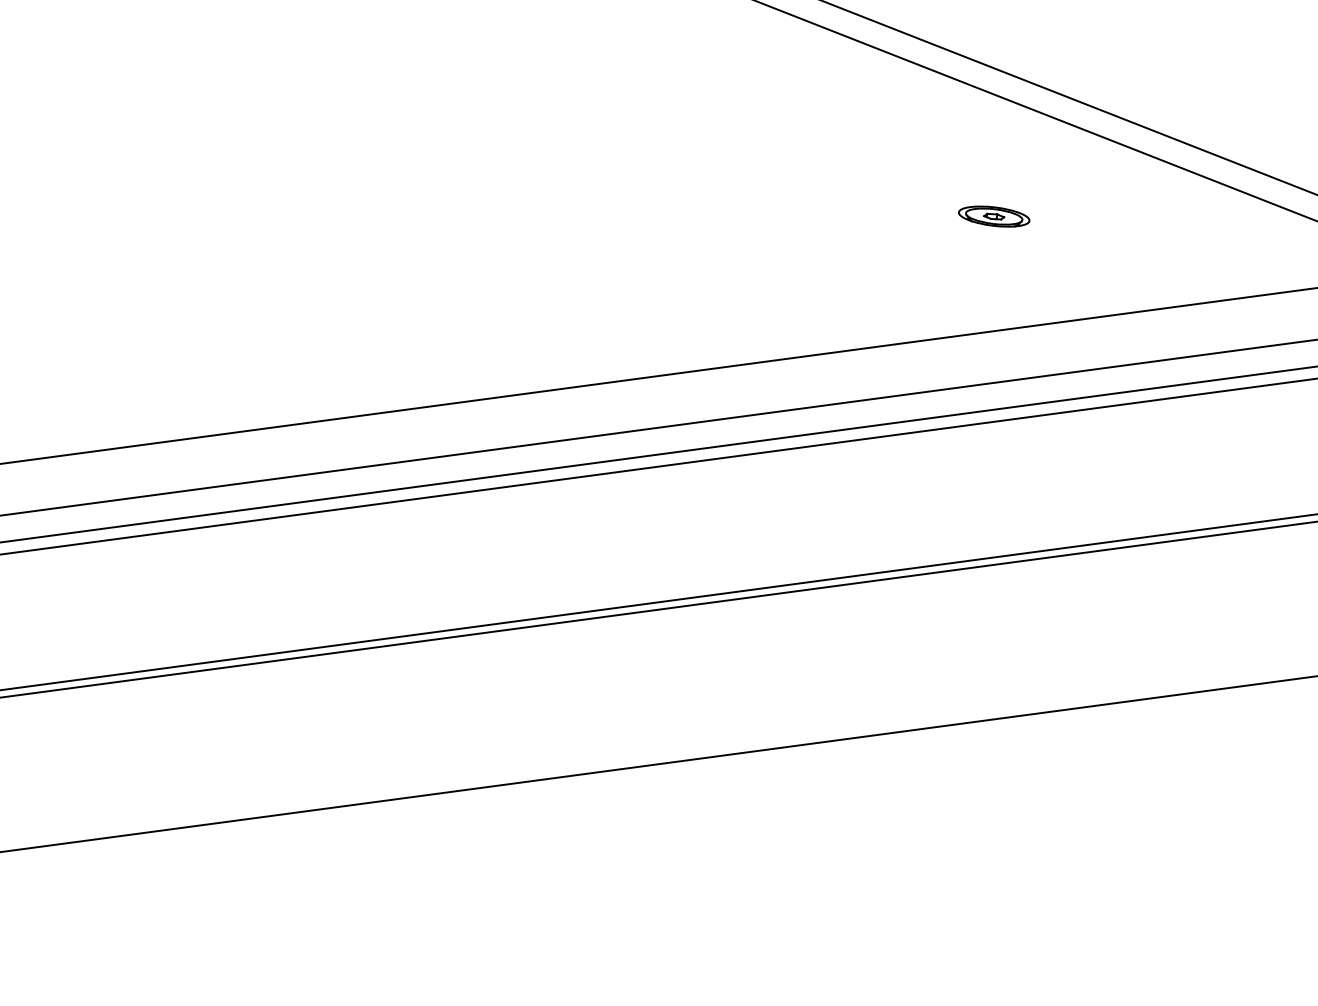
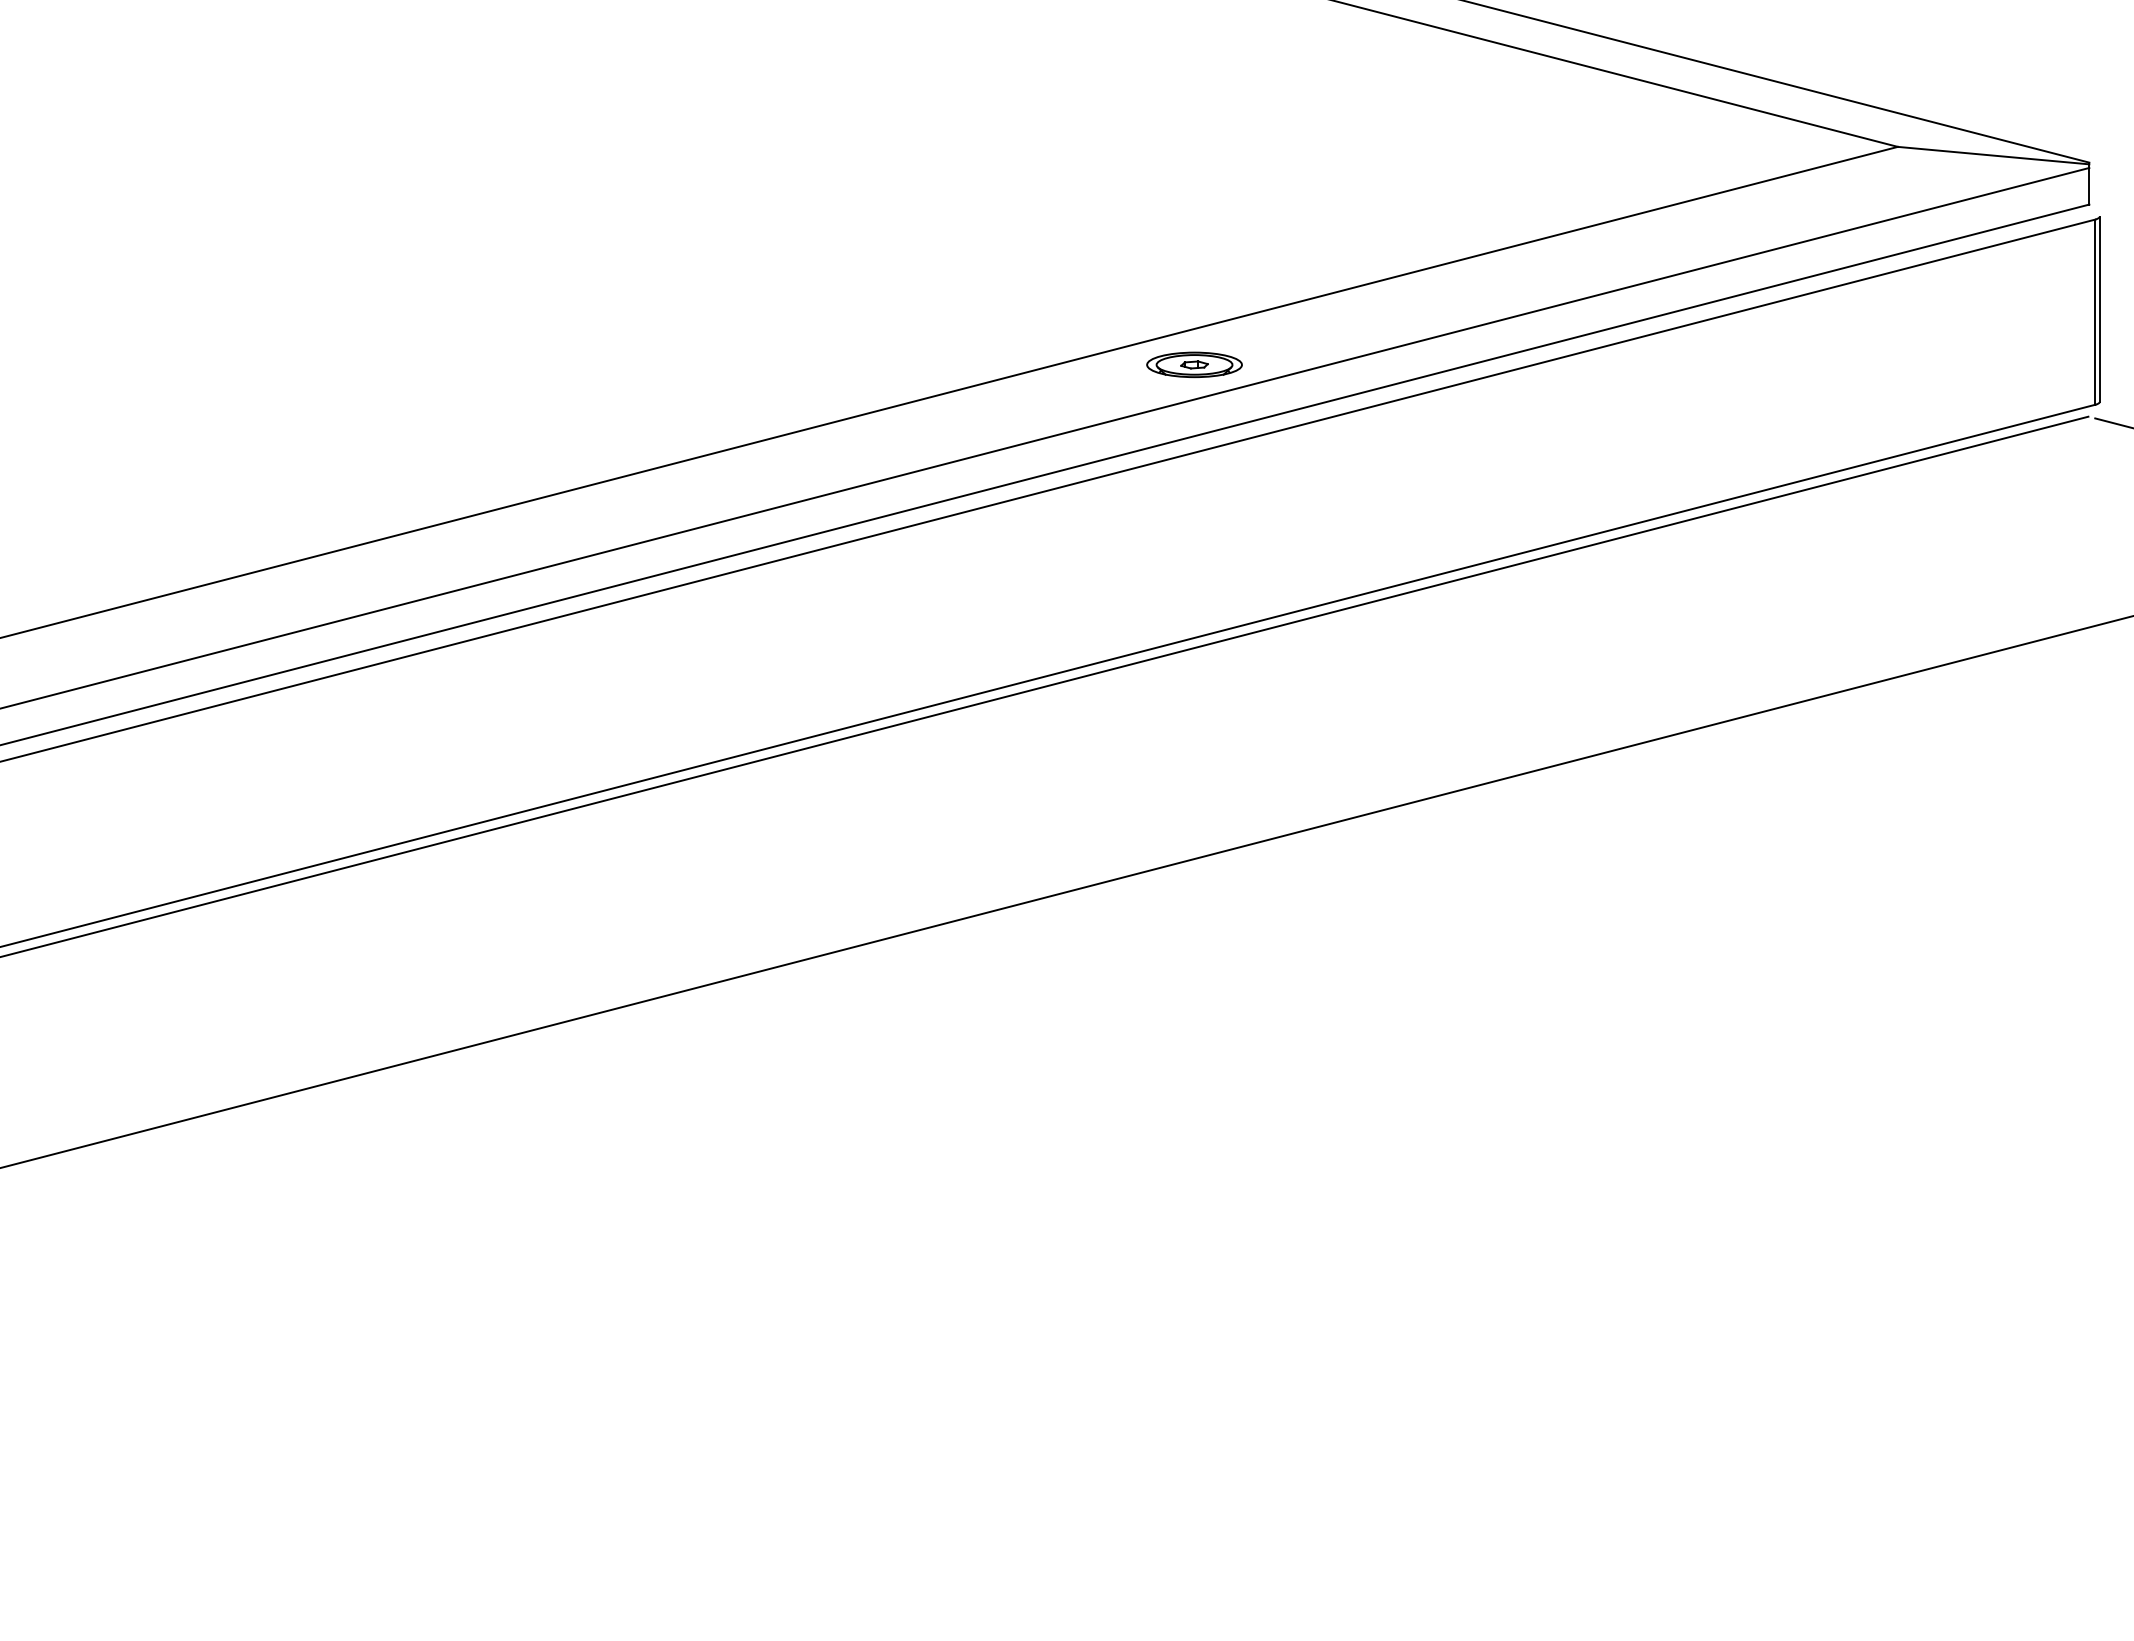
part: (994, 216) -> (1194, 364), moved

